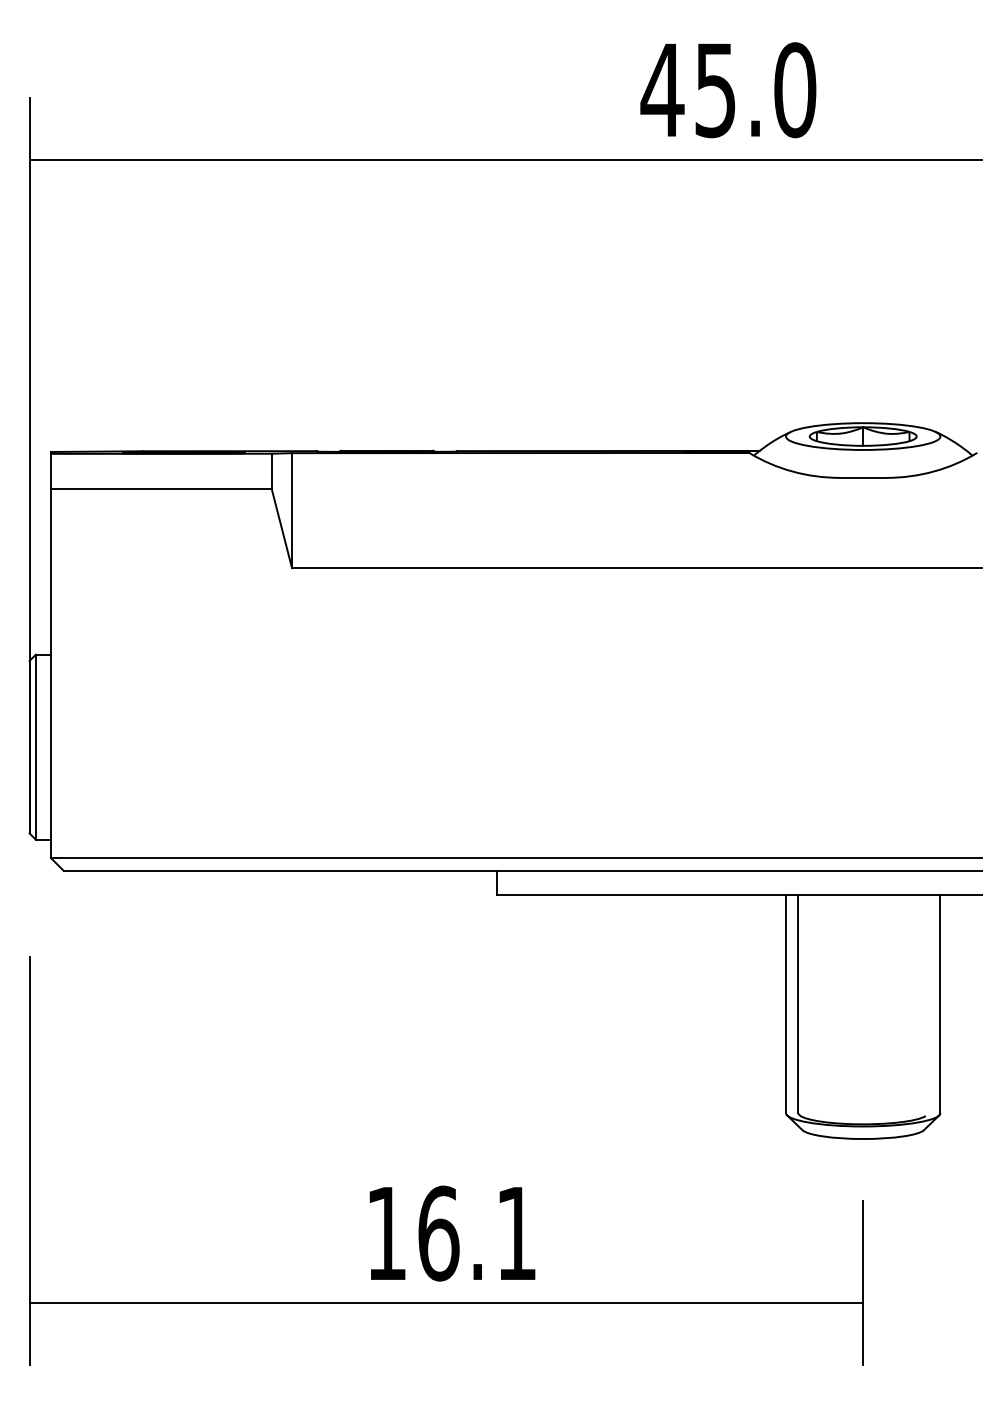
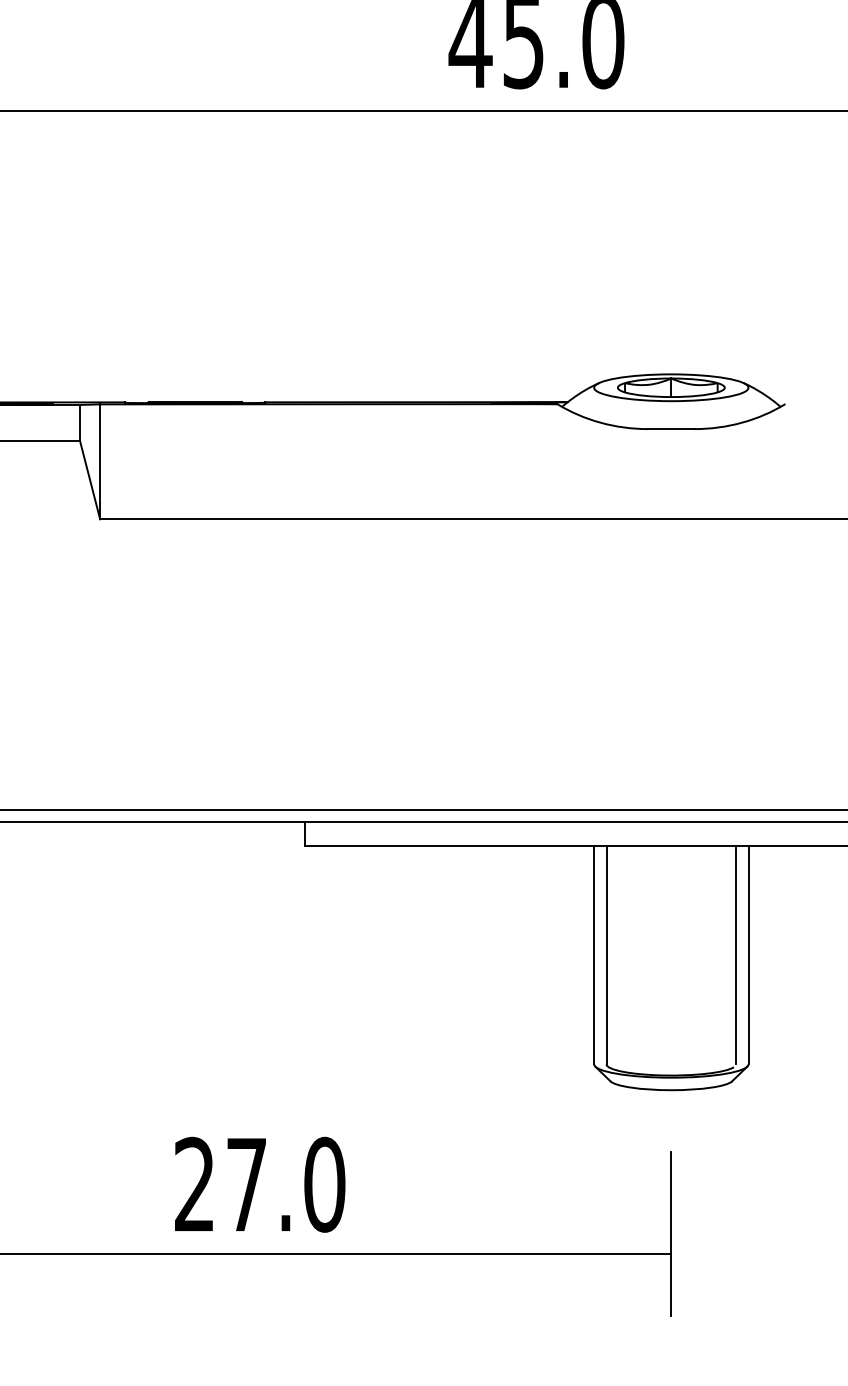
line: (928, 1004) -> (736, 955), added
text: (451, 1233) -> (259, 1184), 16.1 -> 27.0

